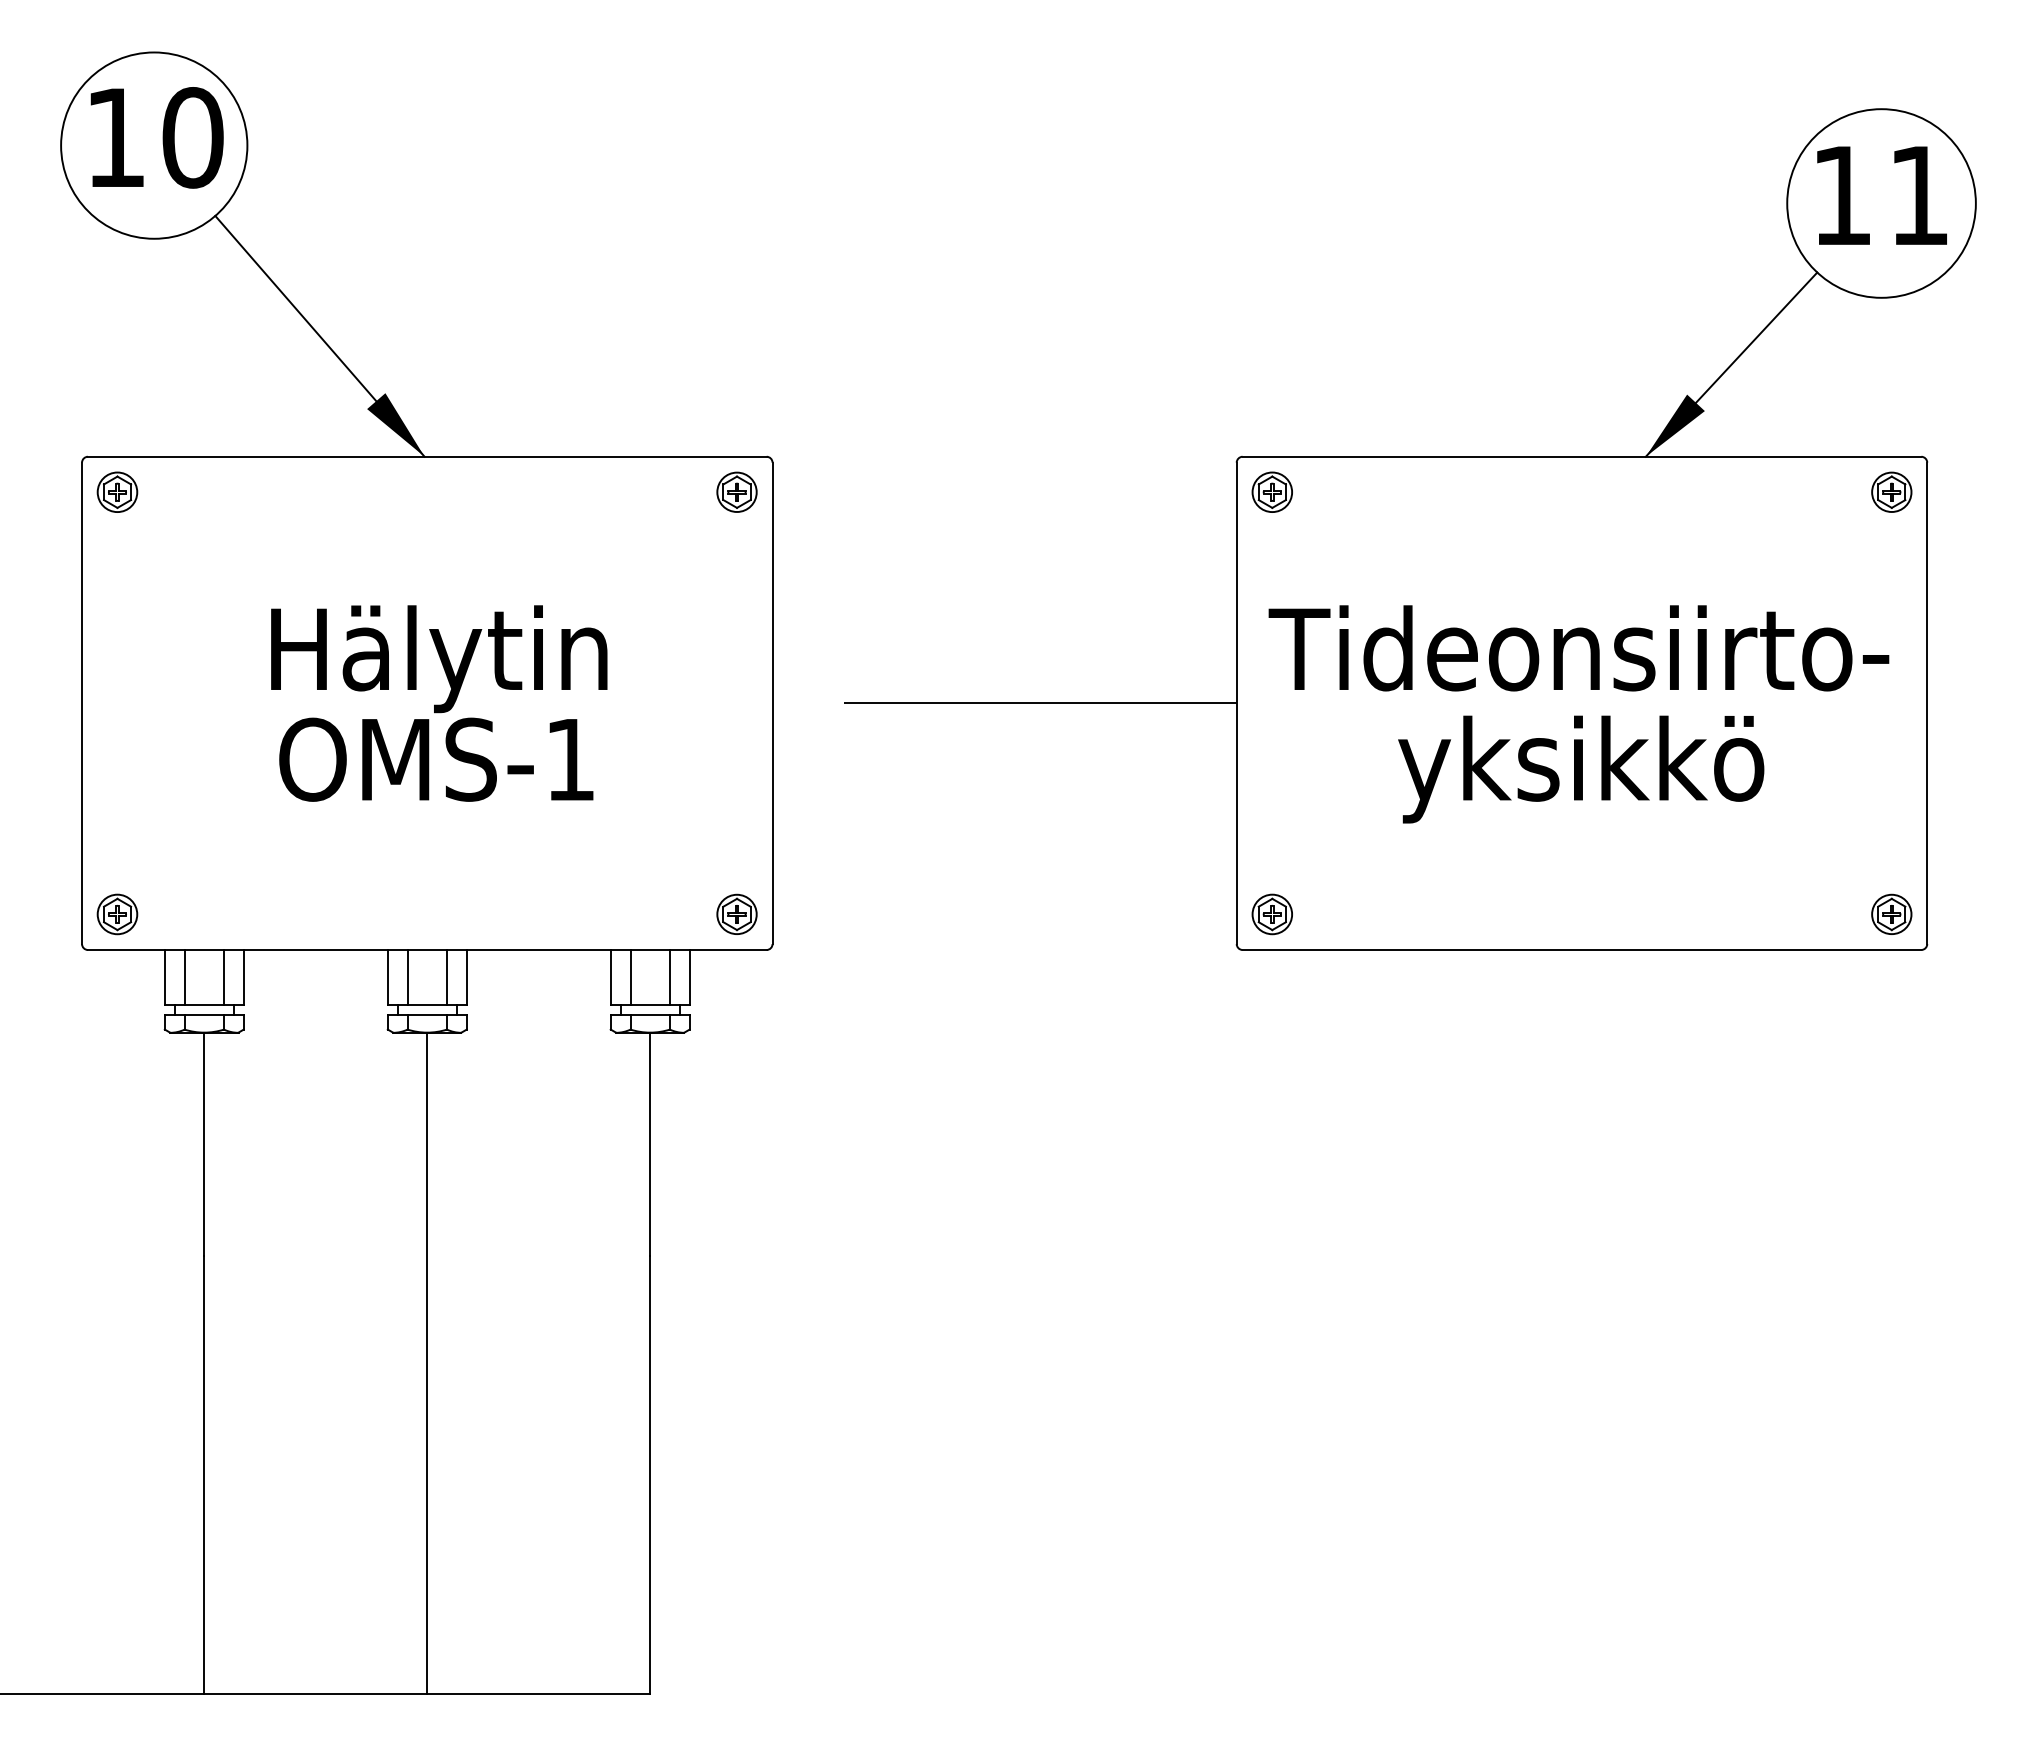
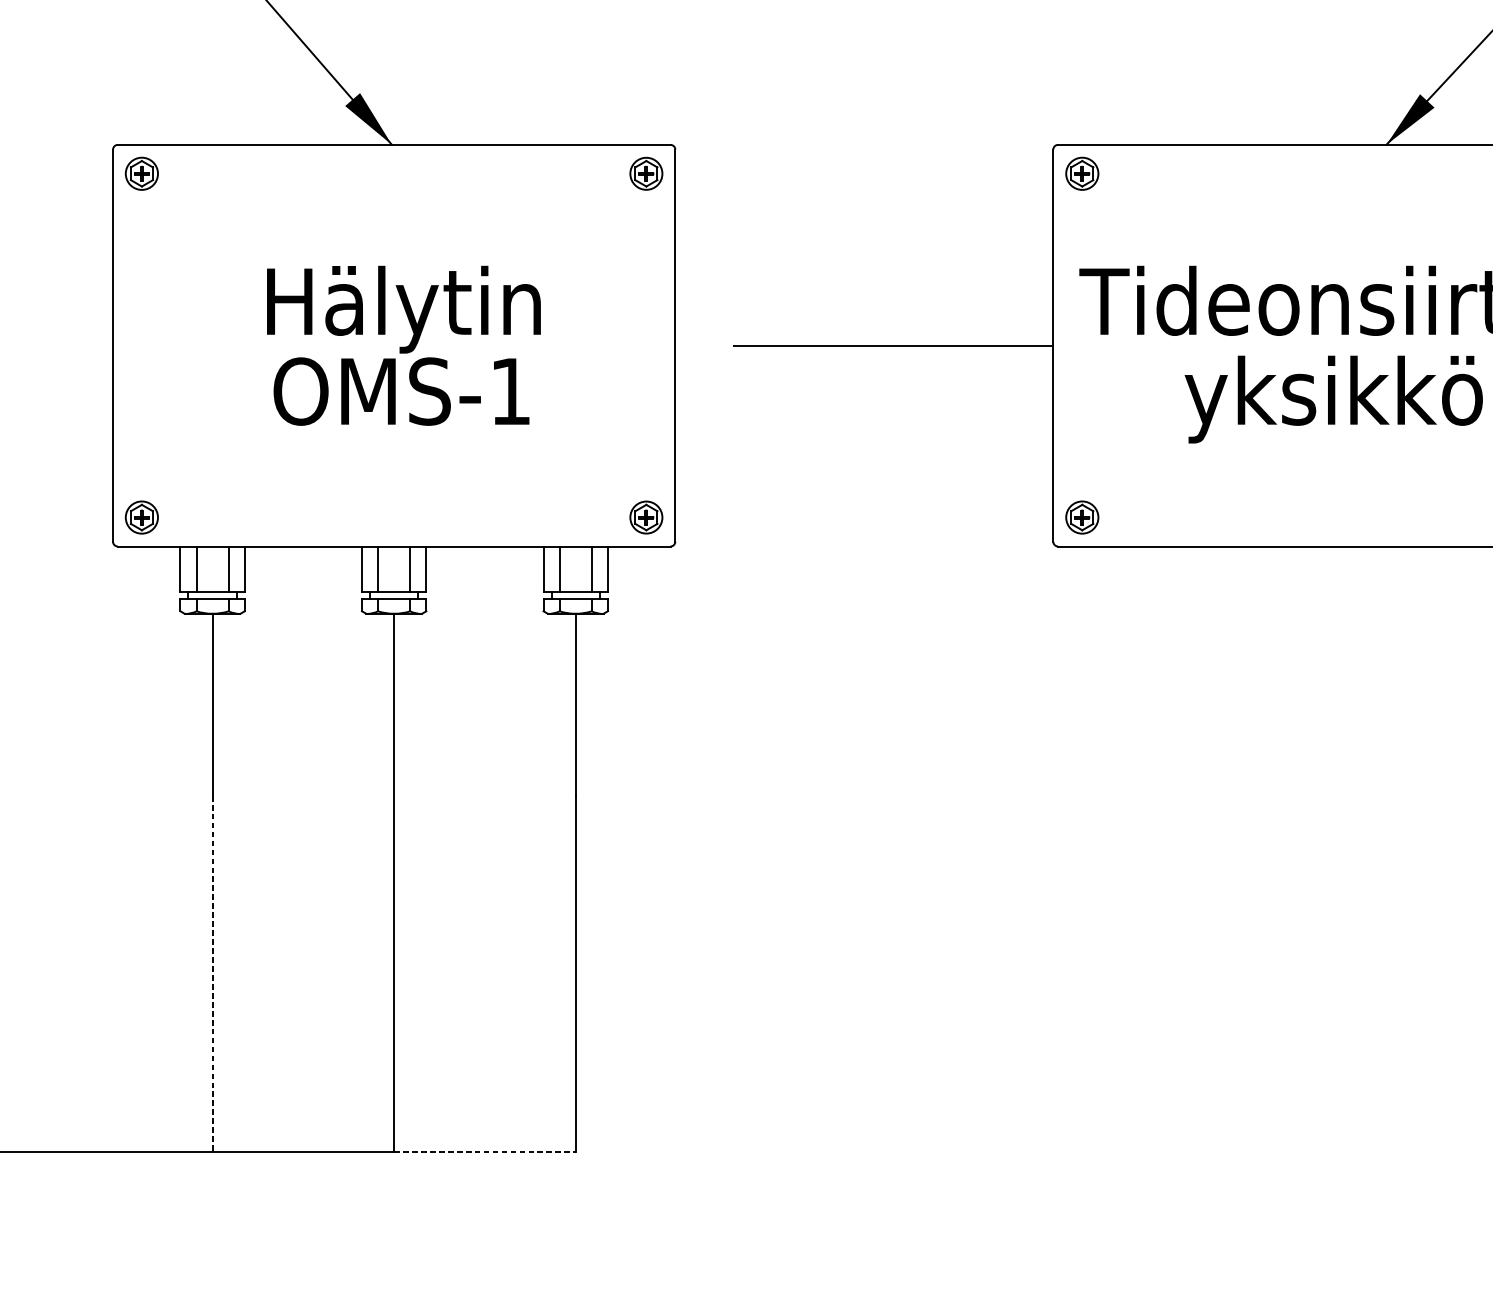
line: (204, 1474) -> (212, 973), solid -> dashed
line: (539, 1693) -> (485, 1151), solid -> dashed

